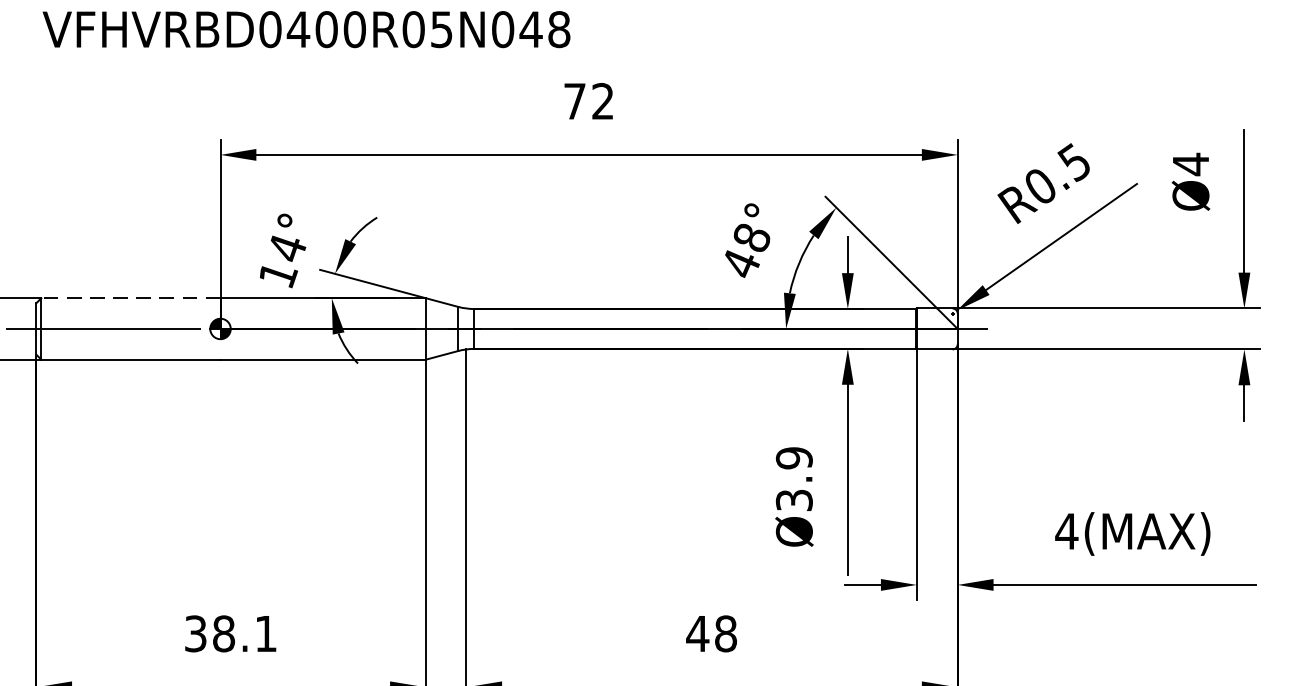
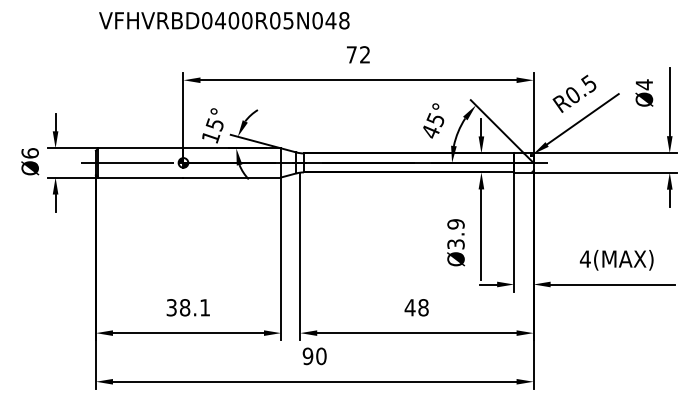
text: (751, 239) -> (435, 120), 48° -> 45°
text: (285, 248) -> (214, 124), 14° -> 15°
line: (130, 298) -> (140, 148), dashed -> solid

